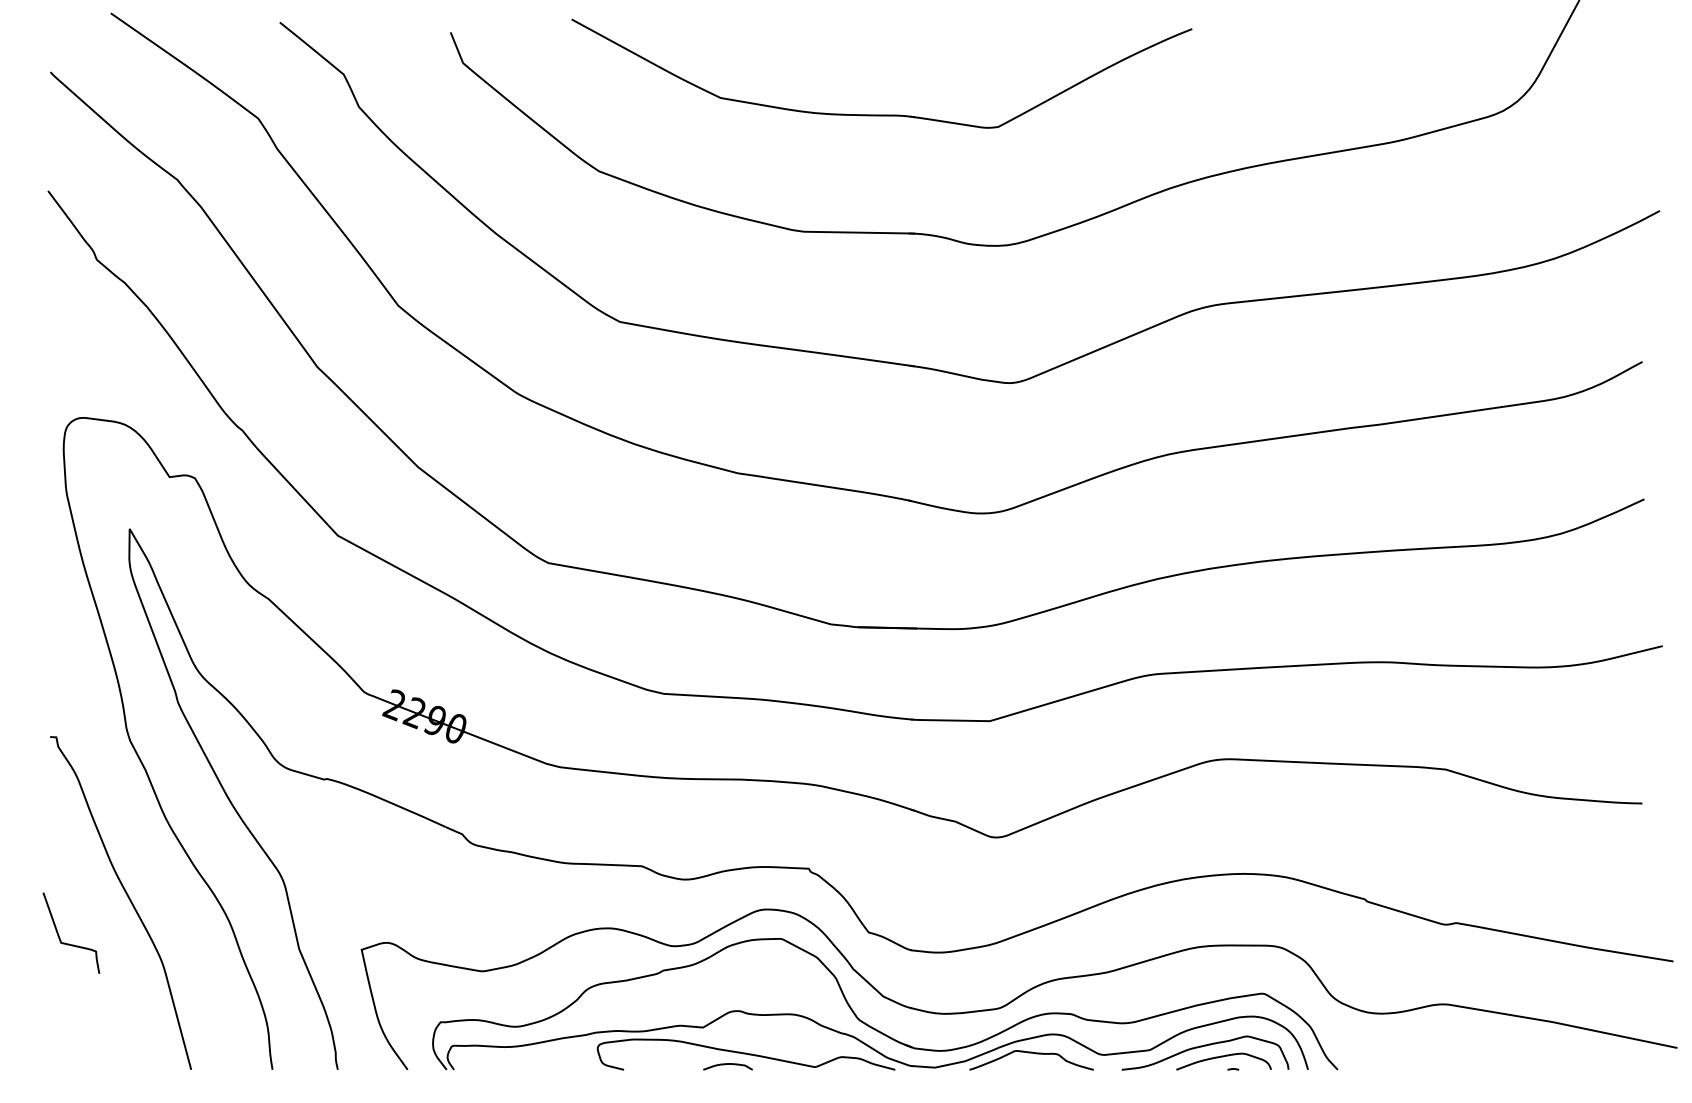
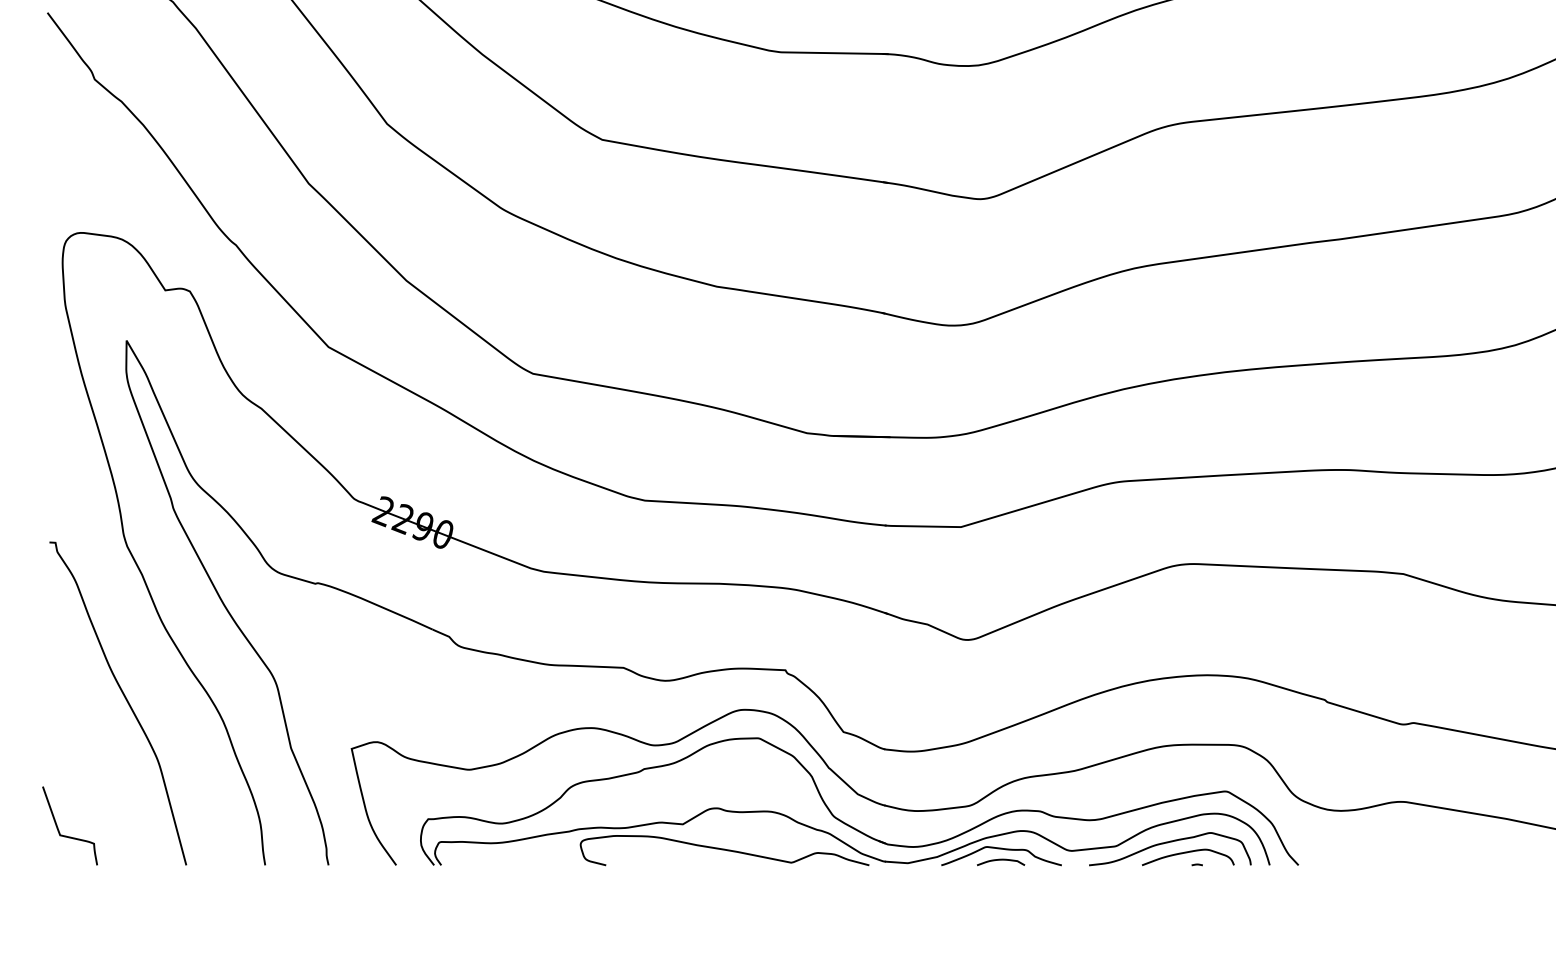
curve: (69, 943) -> (68, 835), moved
curve: (727, 1064) -> (1000, 860), moved

